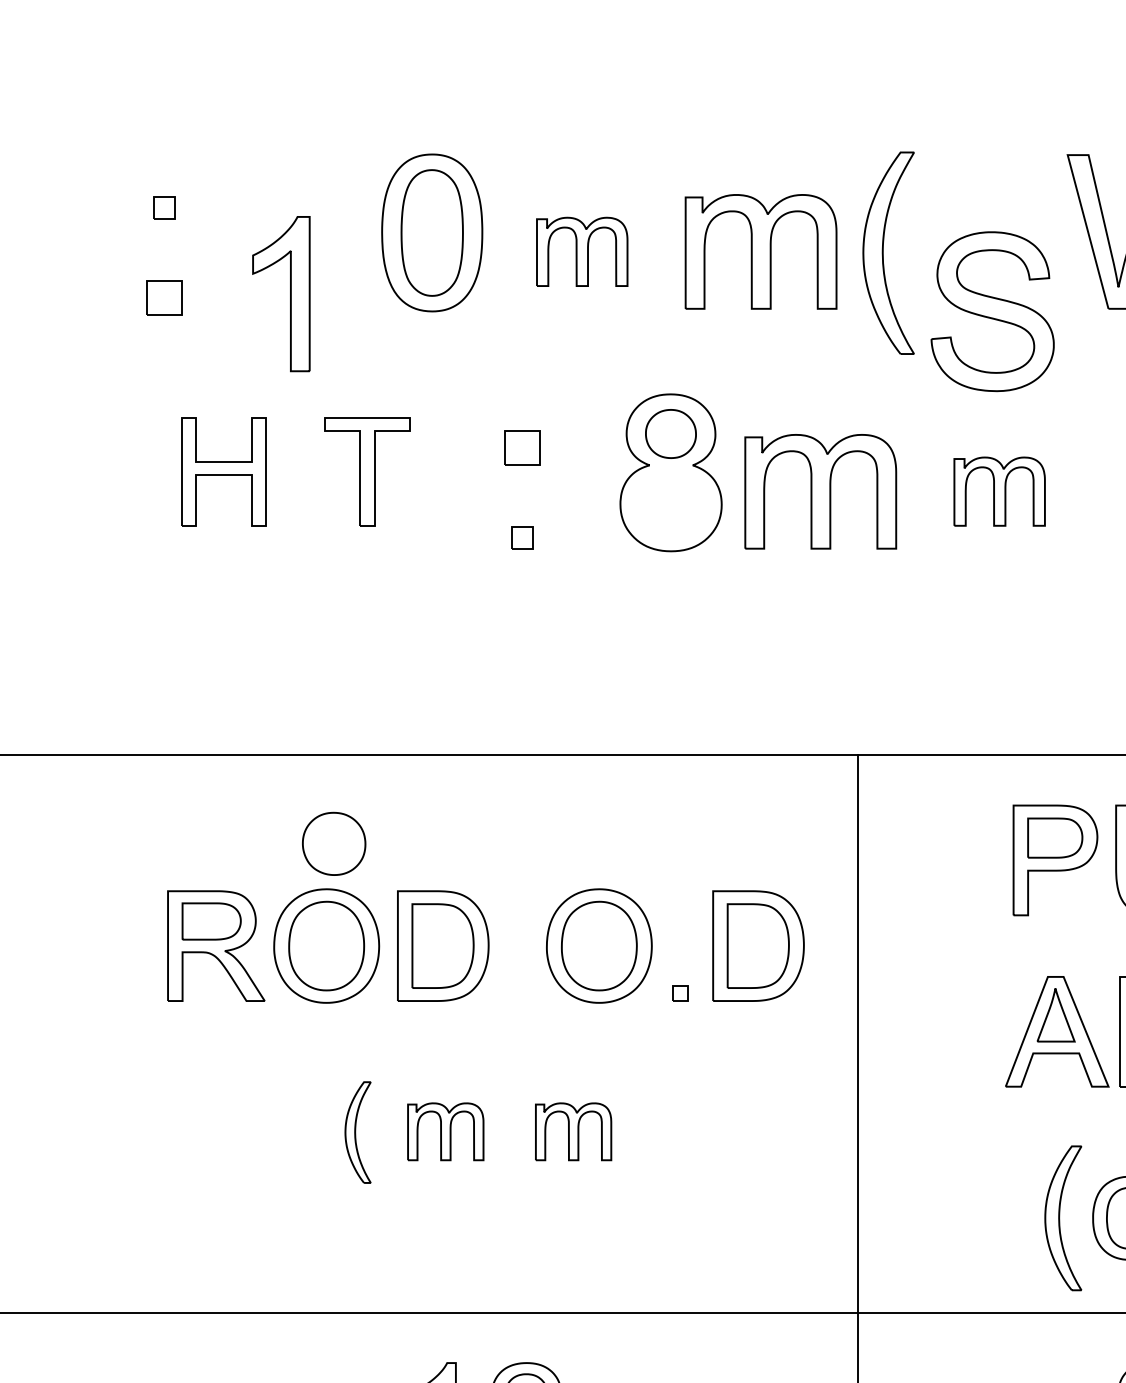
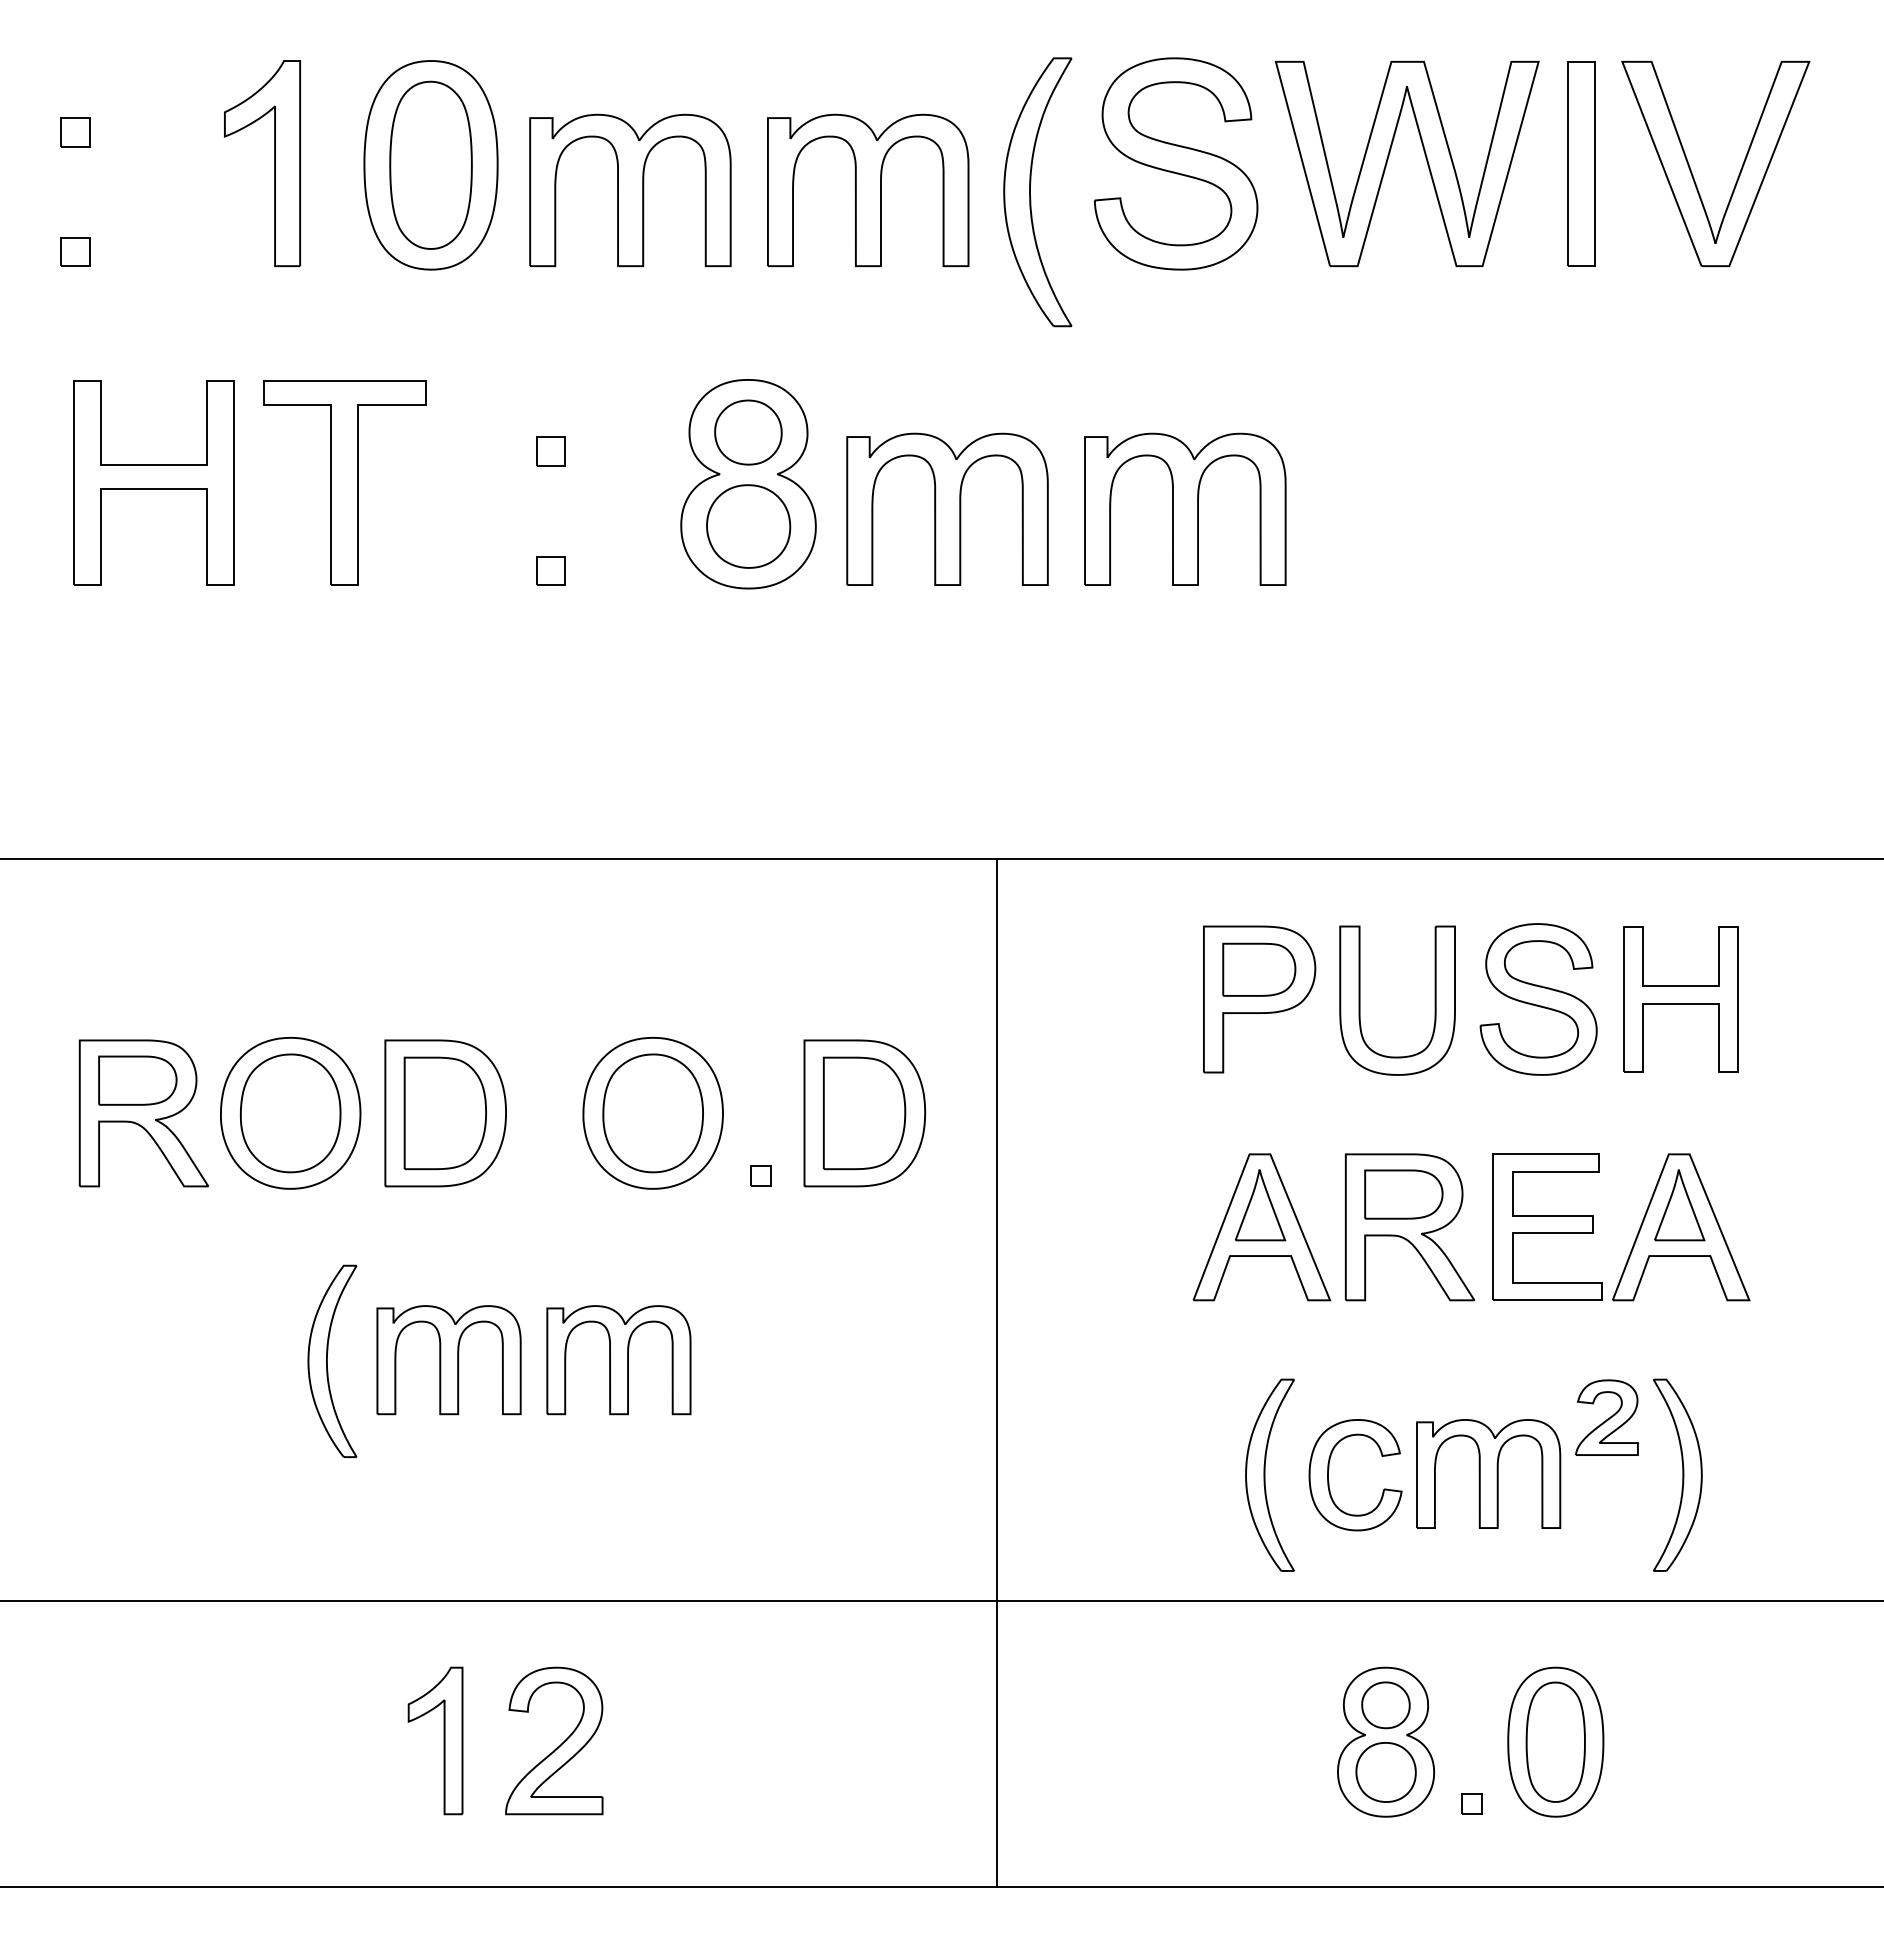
part: (582, 251) -> (630, 190), size x1.67
part: (290, 294) -> (274, 163), moved
part: (164, 297) -> (75, 251), size x0.62
part: (992, 311) -> (1176, 163), moved
part: (522, 448) -> (550, 451), size x0.62
part: (223, 471) -> (153, 482), size x1.43
part: (367, 471) -> (344, 482), size x1.43
part: (999, 491) -> (1185, 508), size x1.67
part: (334, 843) -> (748, 526), moved
part: (358, 1131) -> (332, 1360), size x1.43
part: (445, 1131) -> (448, 1360), size x1.43
part: (573, 1131) -> (618, 1360), size x1.43

